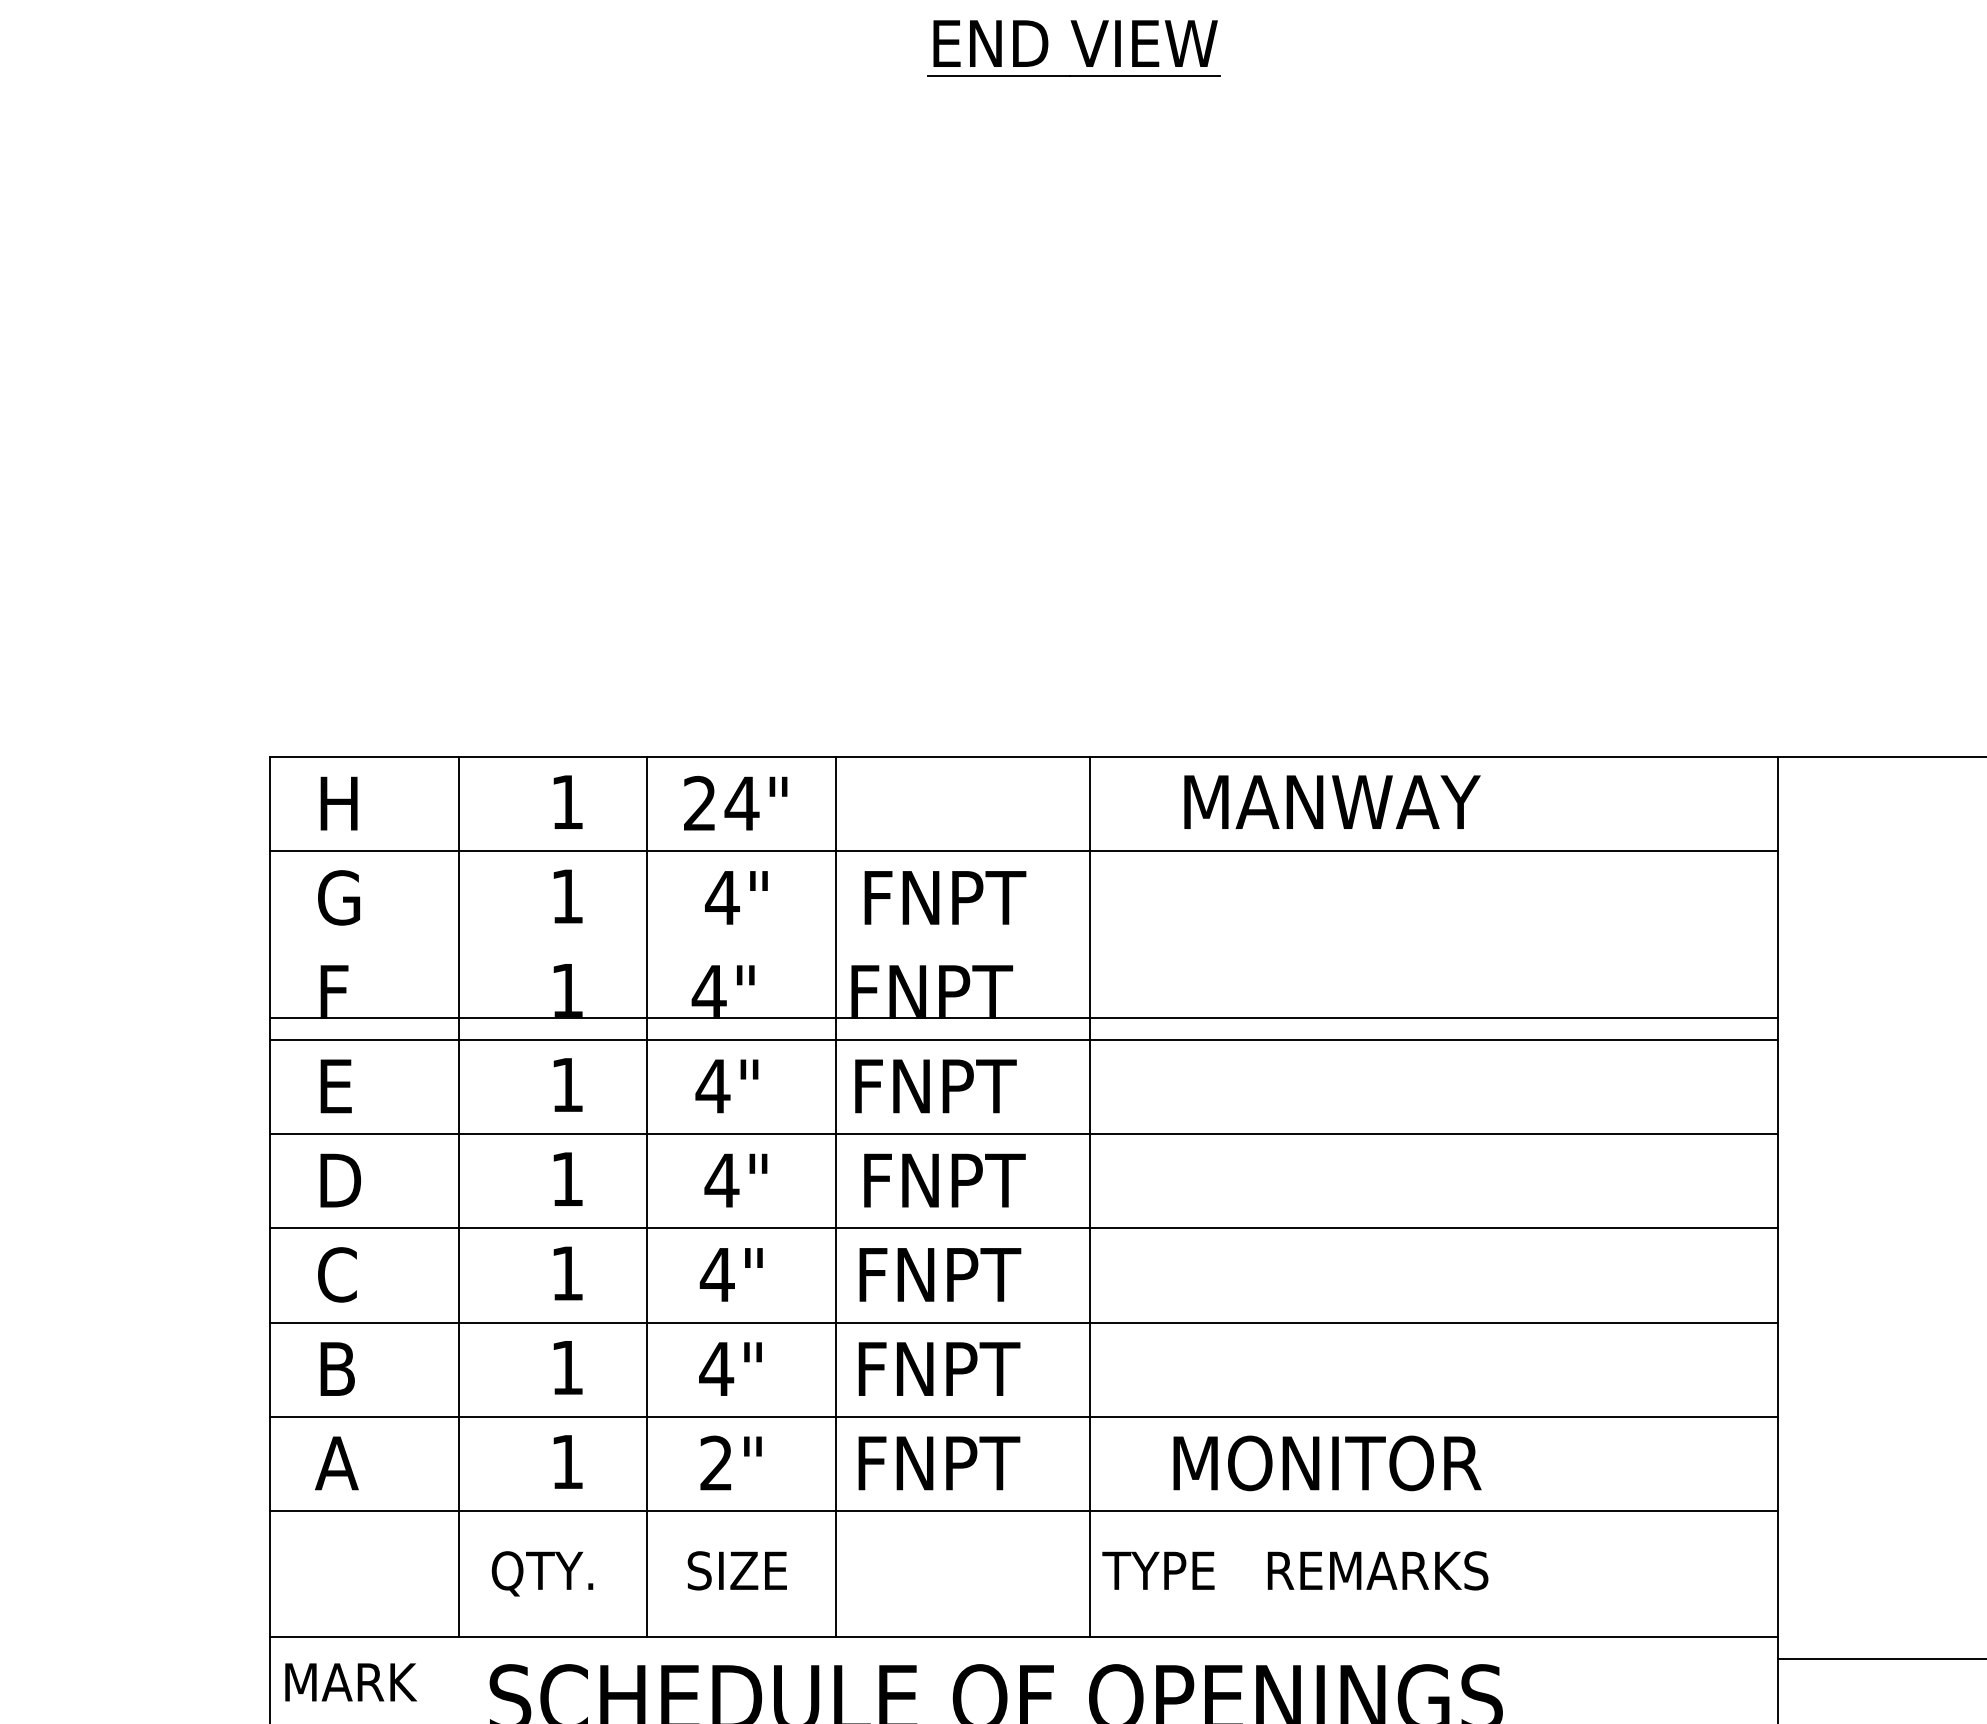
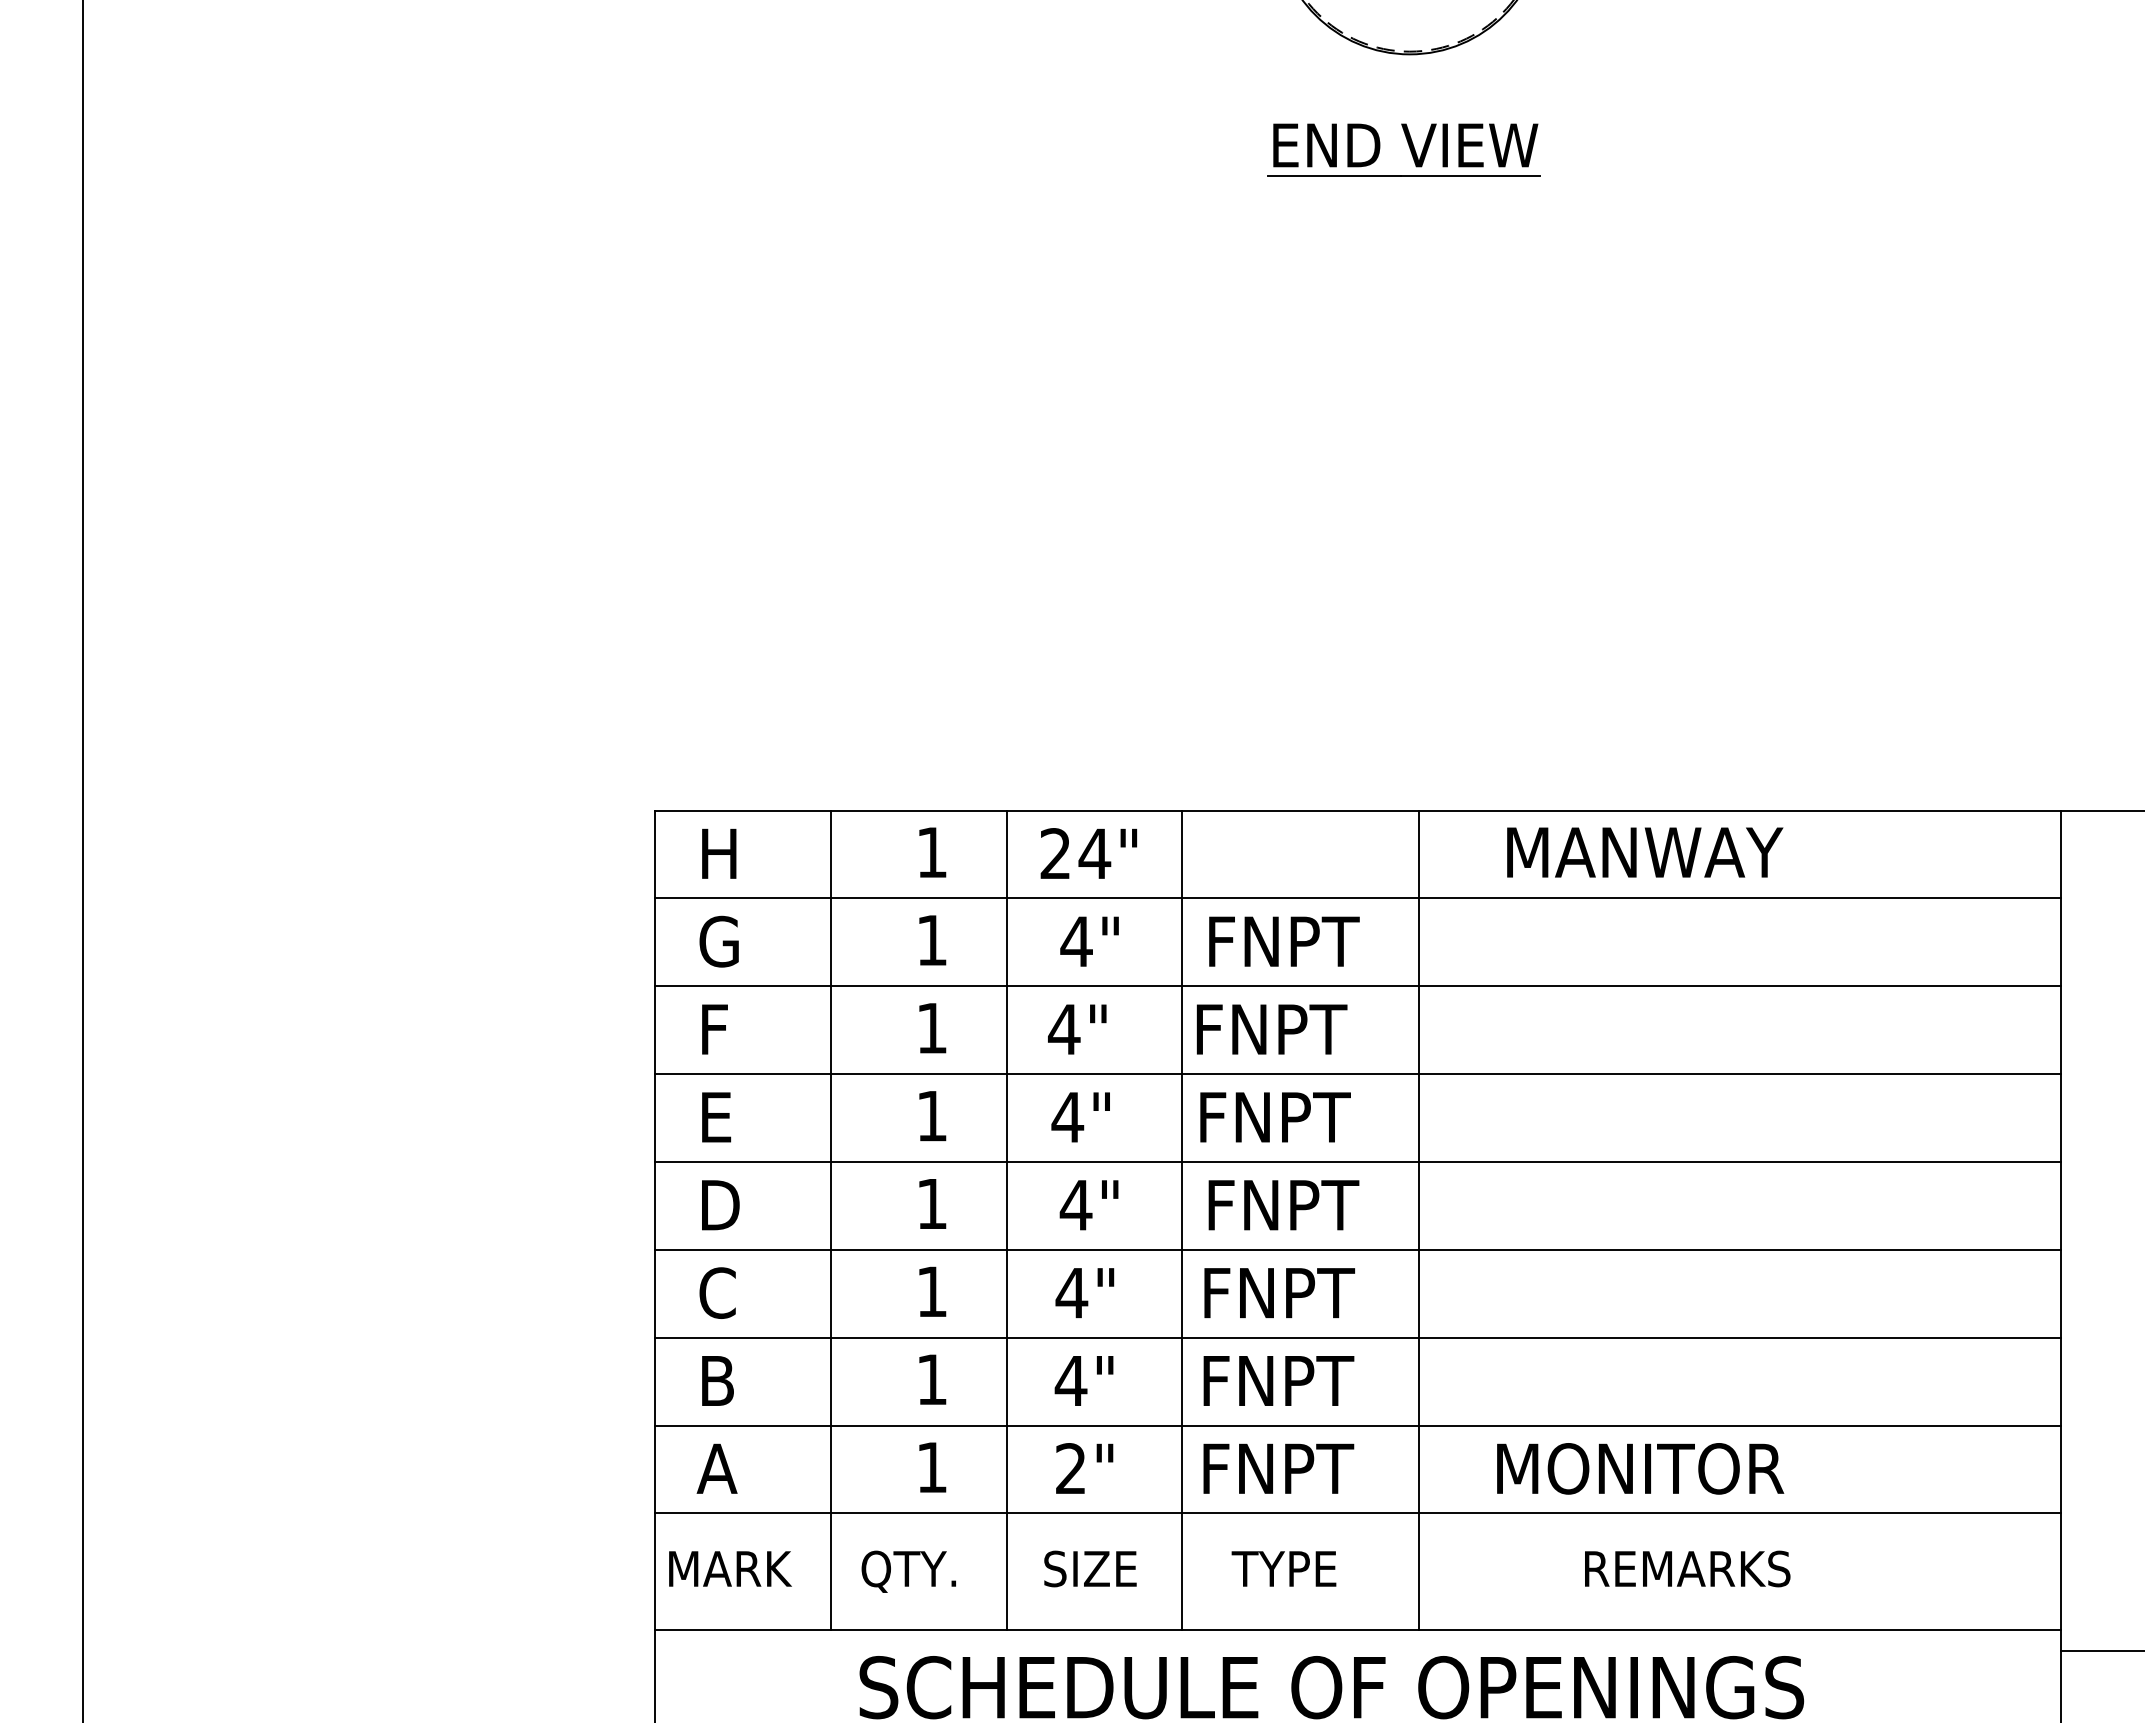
line: (1023, 1017) -> (1357, 986), moved
text: (1157, 1570) -> (1283, 1568), moved
text: (351, 1681) -> (730, 1568), moved

